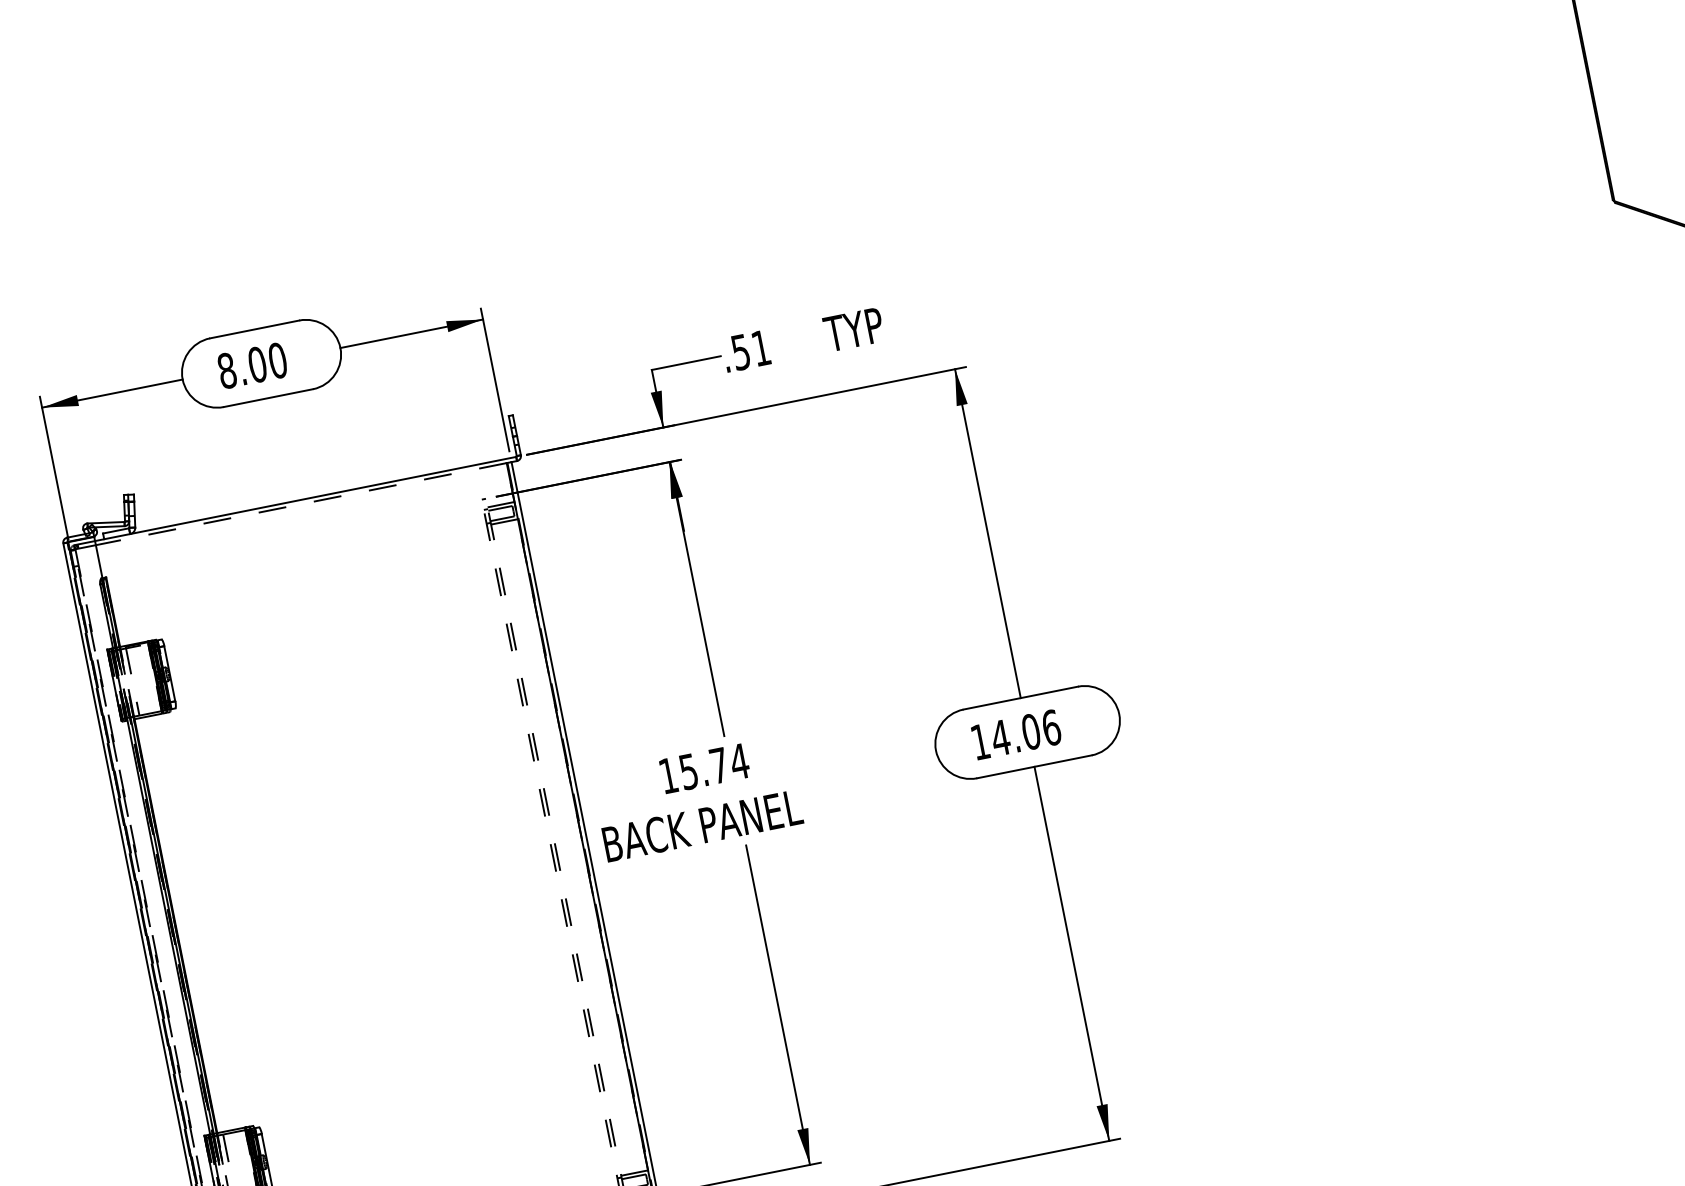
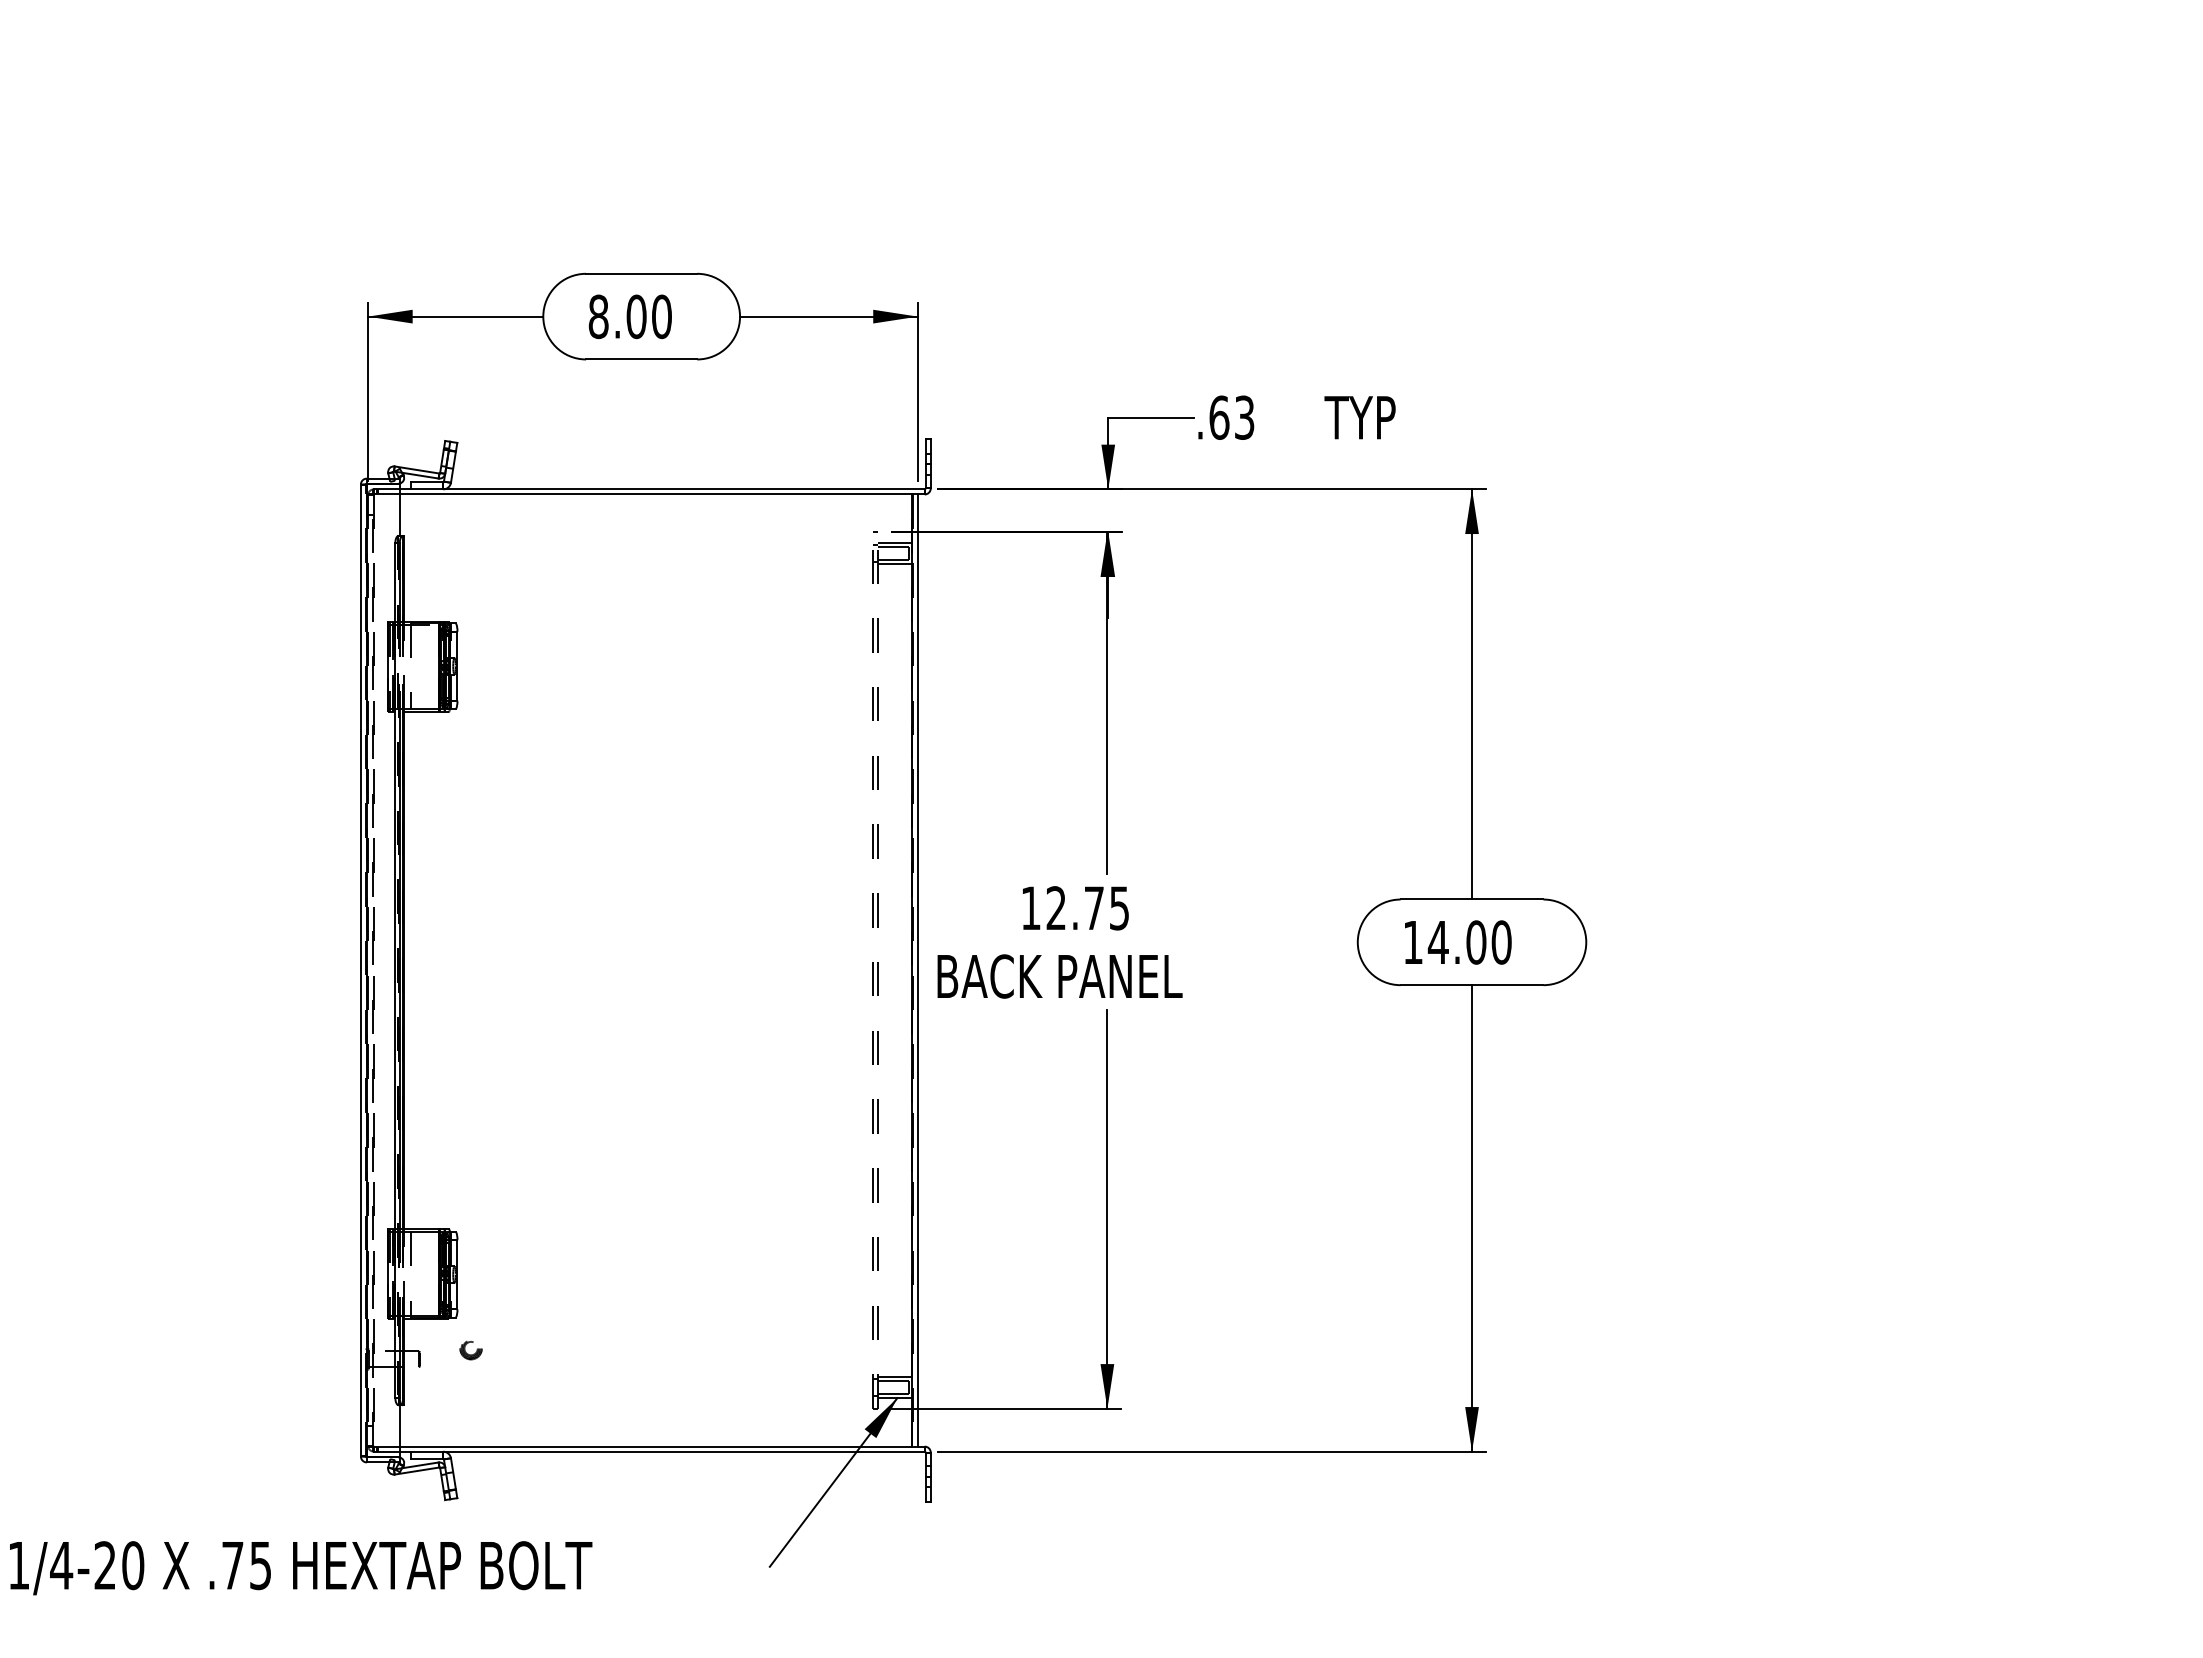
text: (750, 350) -> (1231, 417), .51 -> .63
line: (301, 504) -> (655, 494), dashed -> solid
text: (1051, 727) -> (1501, 942), 14.06 -> 14.00
text: (714, 766) -> (1088, 908), 15.74 -> 12.75

